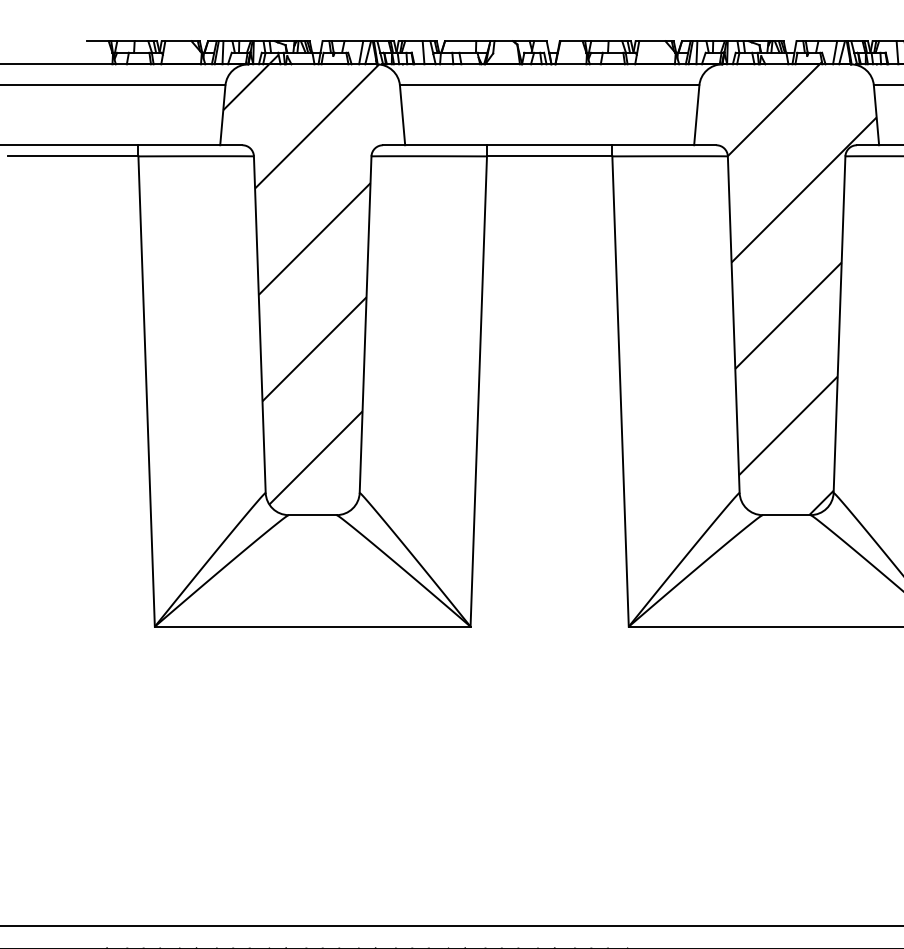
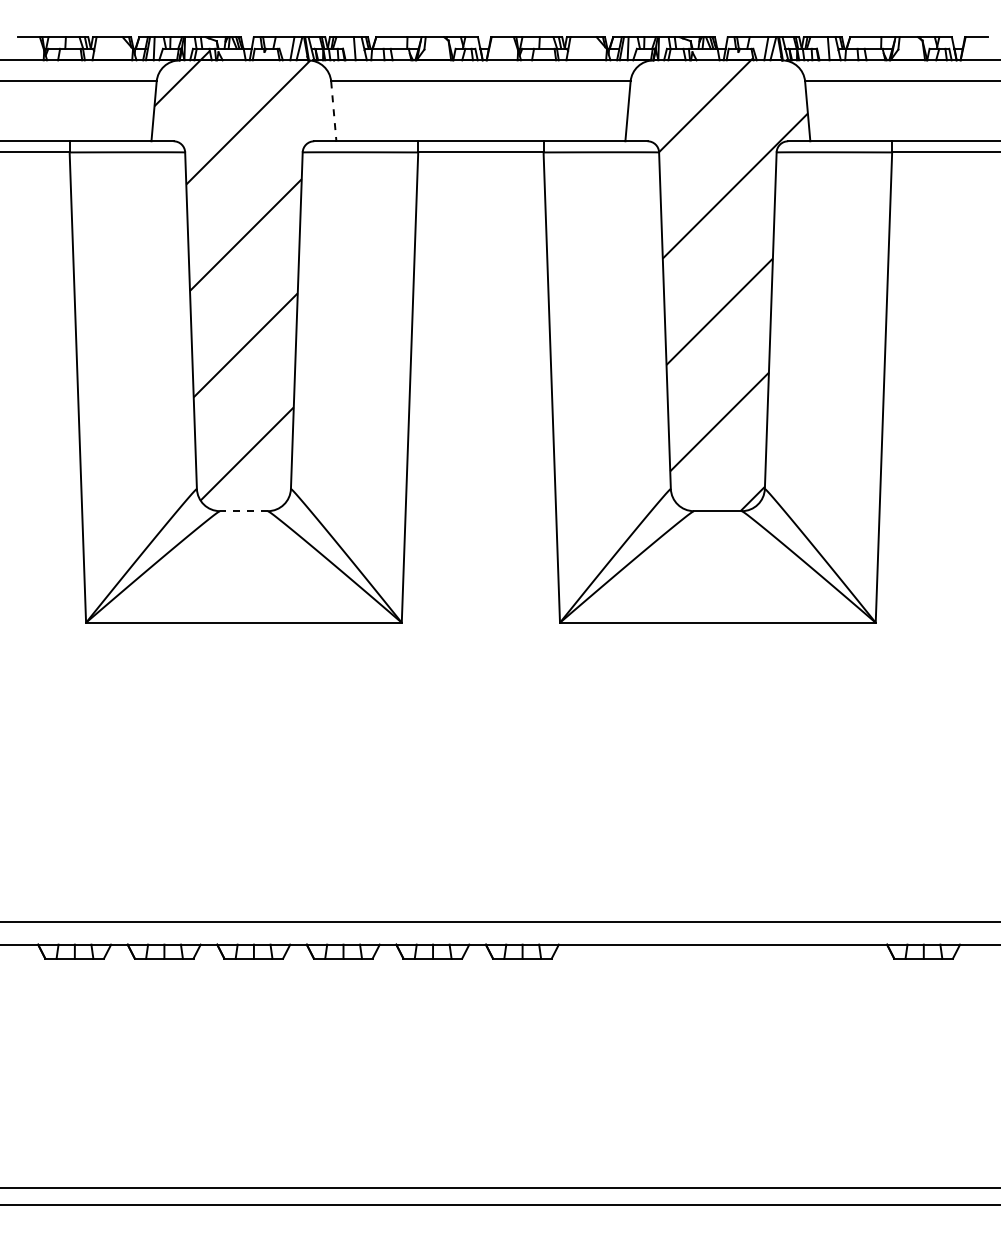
line: (402, 115) -> (333, 111), solid -> dashed
line: (312, 515) -> (243, 511), solid -> dashed

